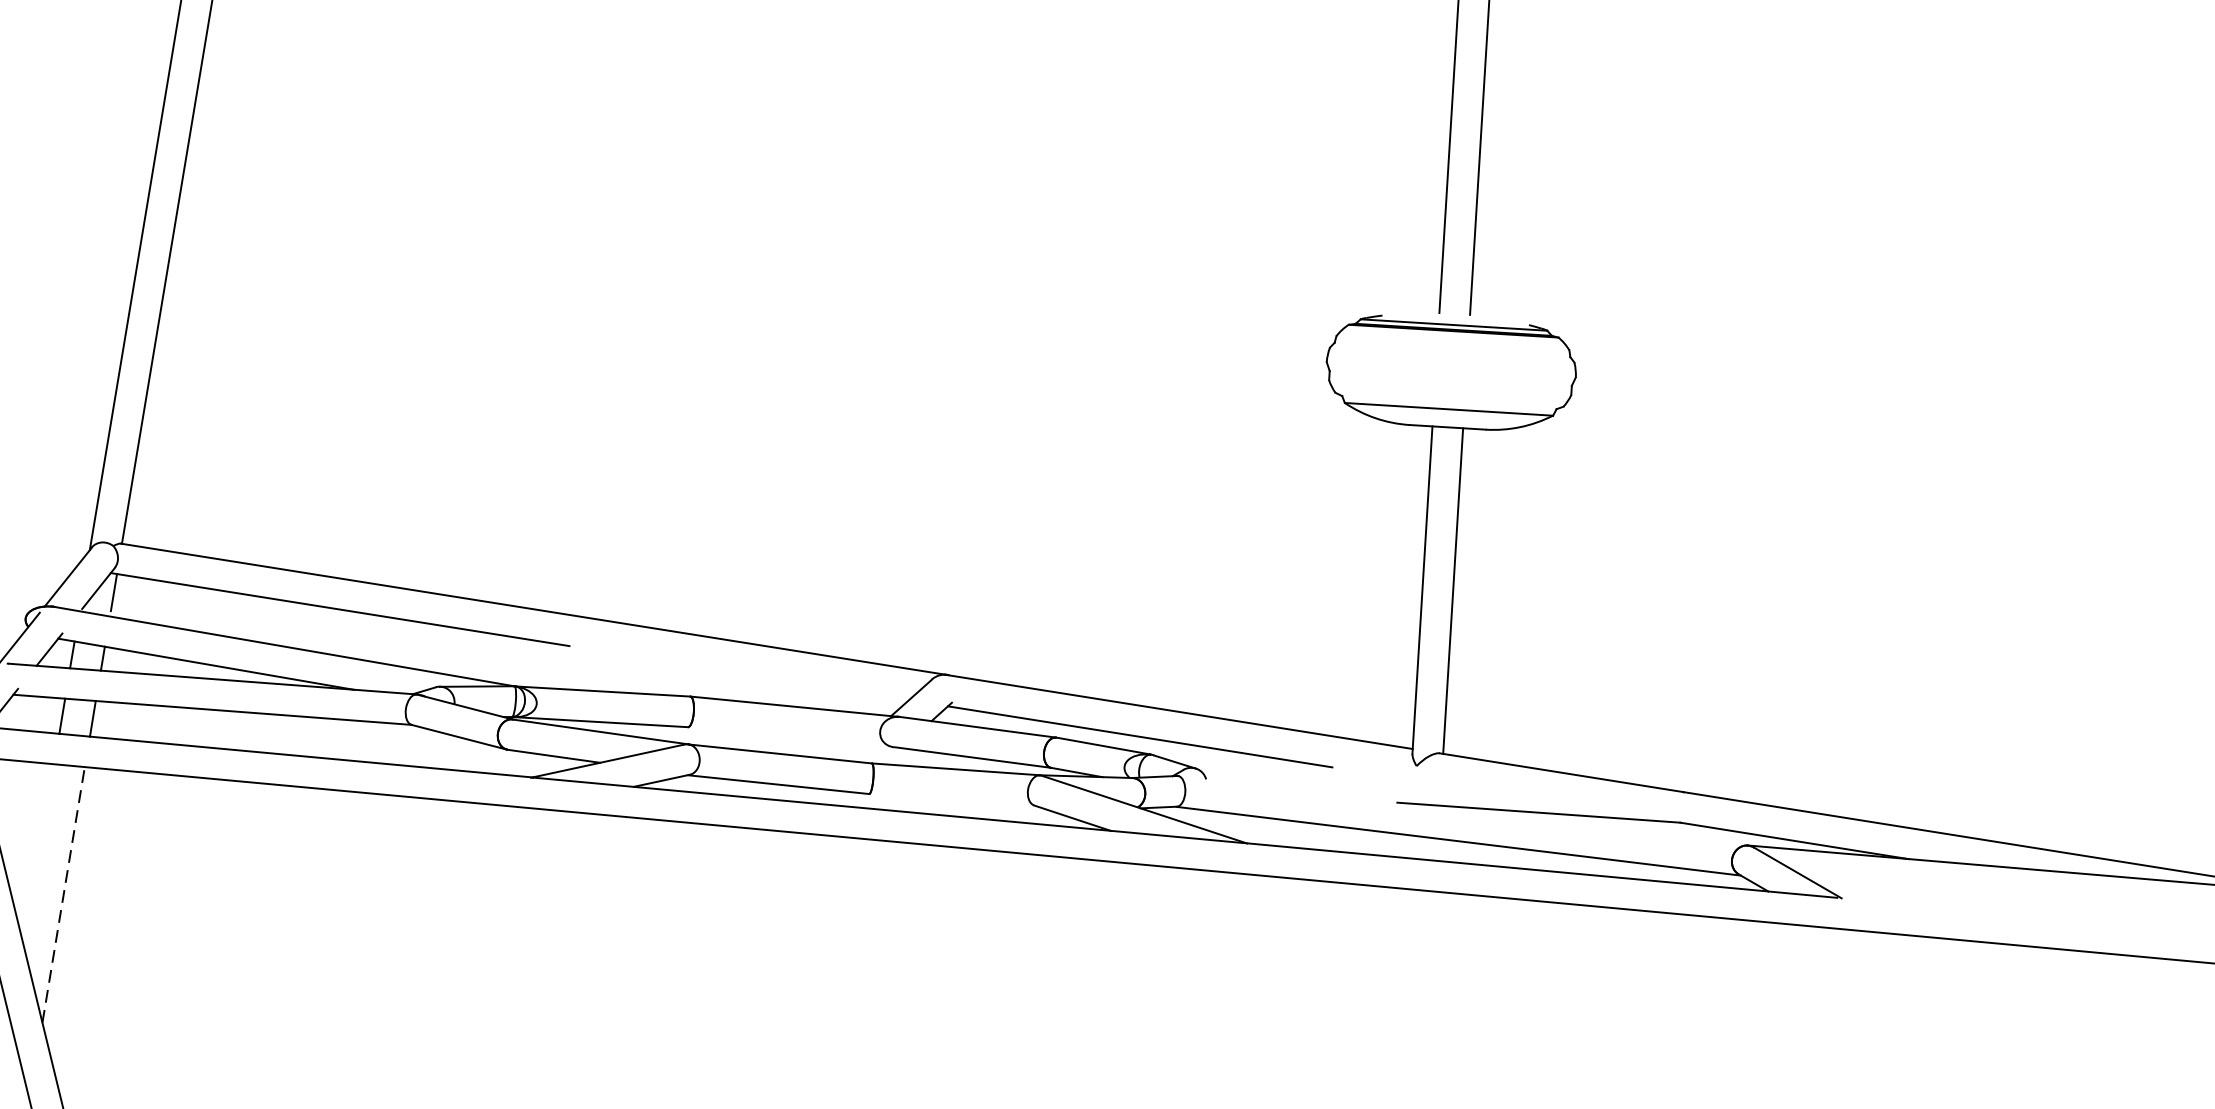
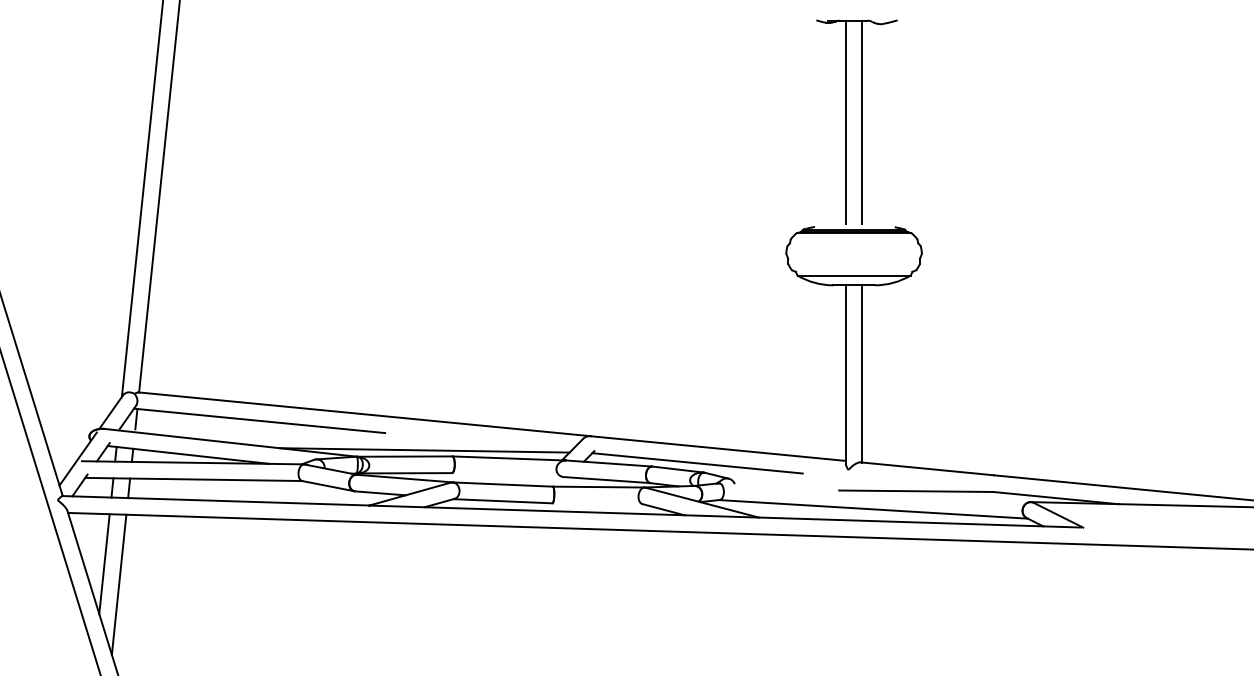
line: (639, 682) -> (424, 450), added
line: (39, 856) -> (104, 564), added
line: (64, 894) -> (119, 584), dashed -> solid

